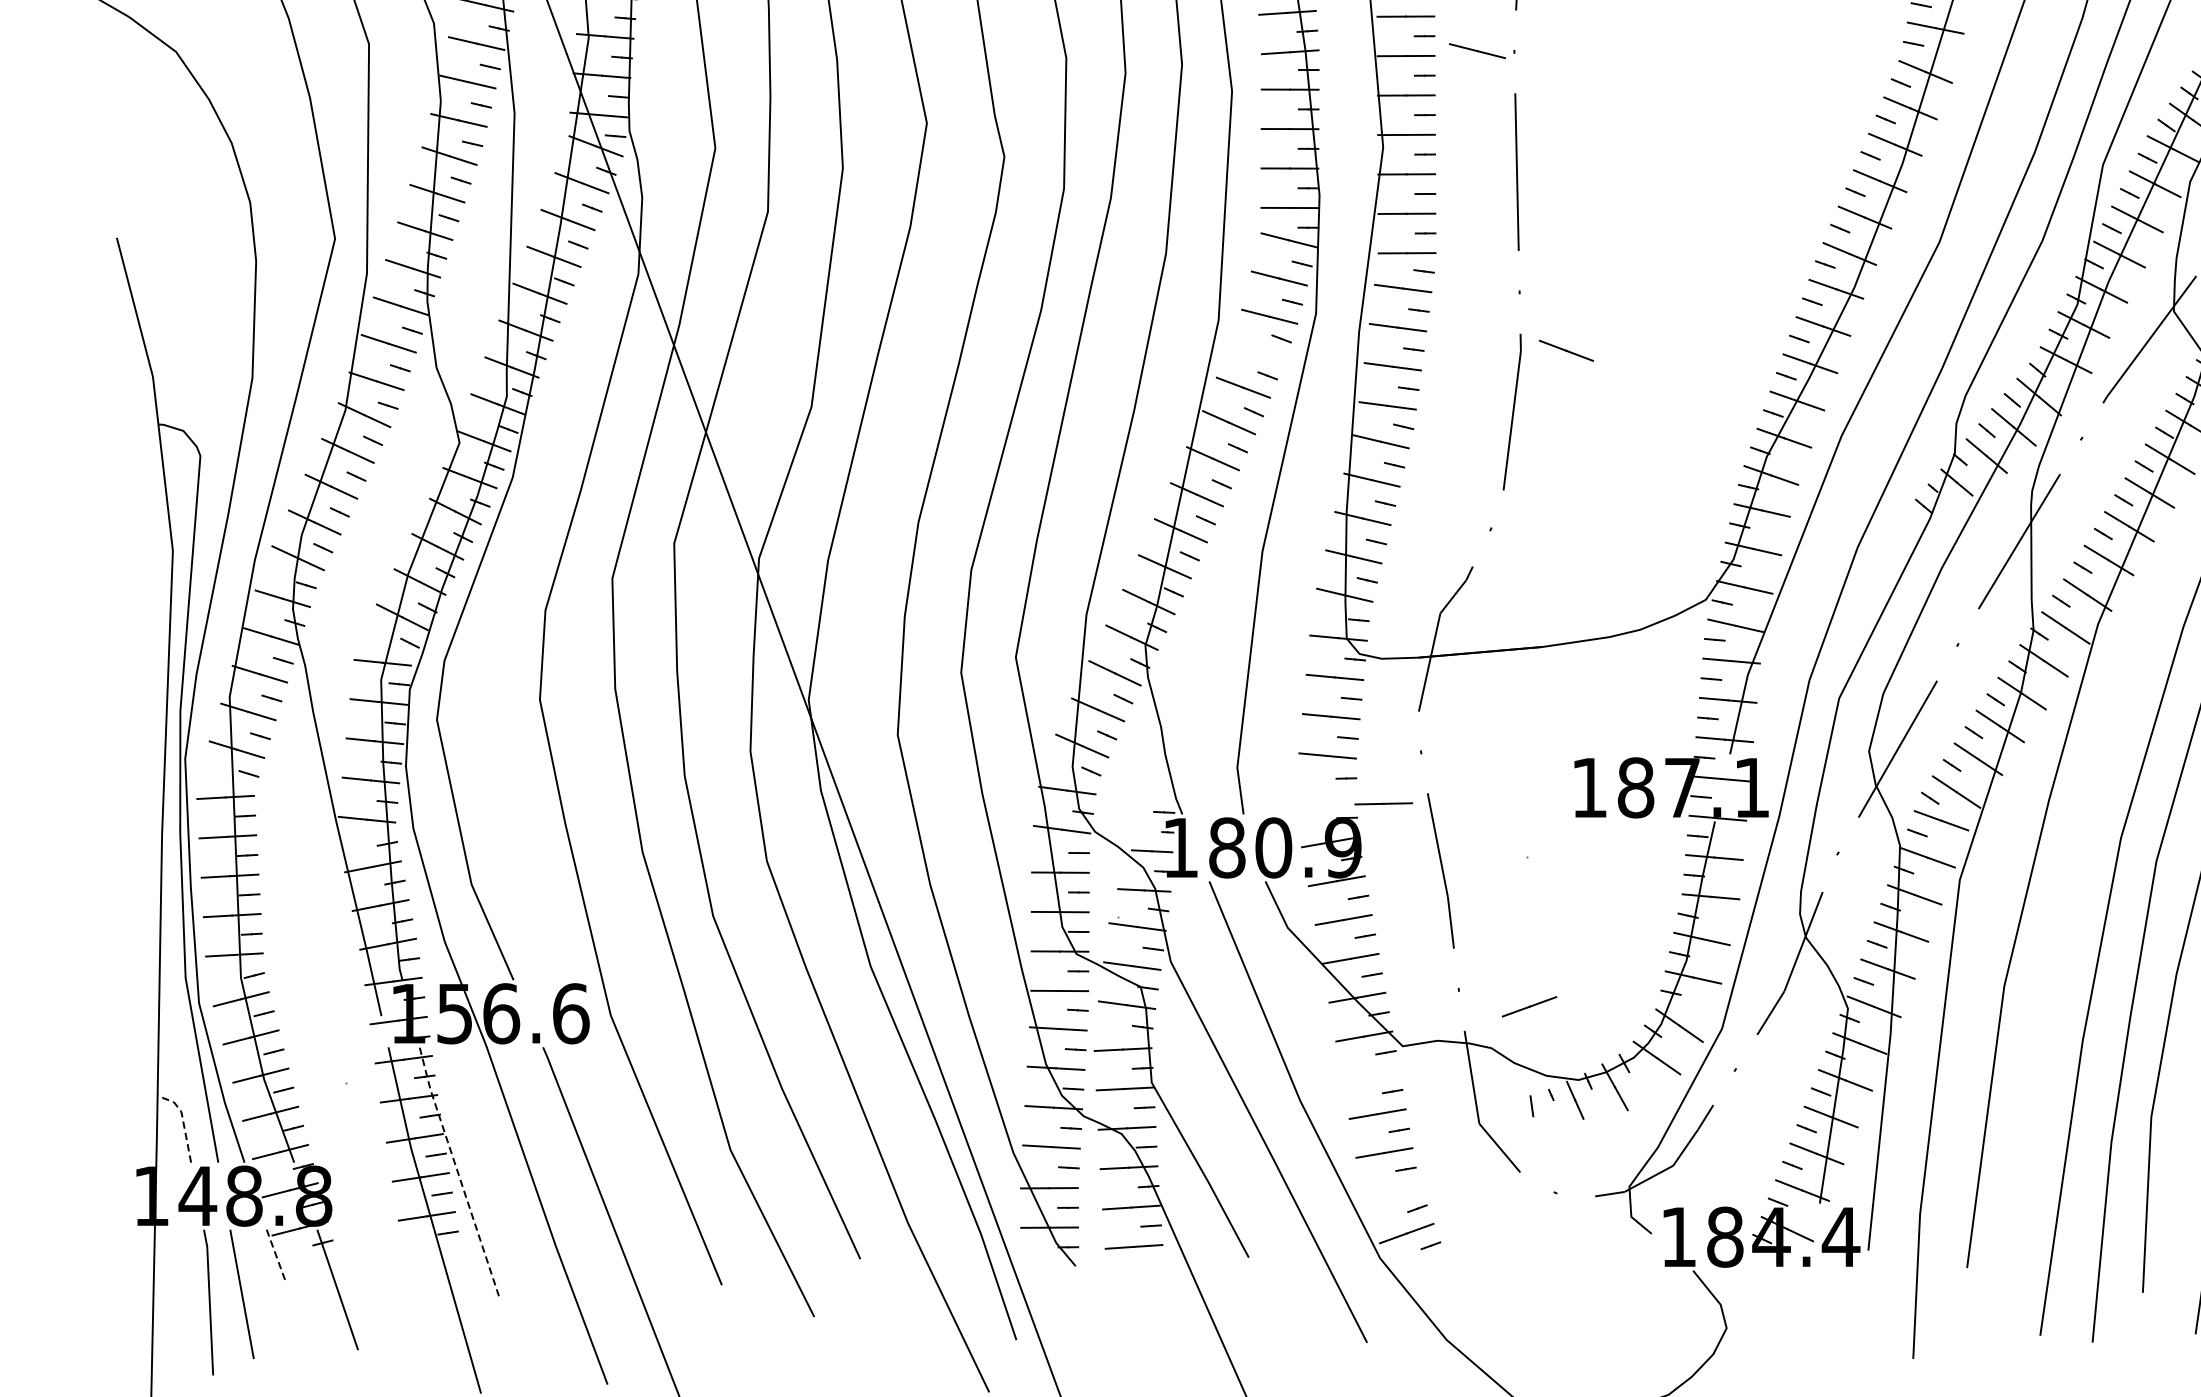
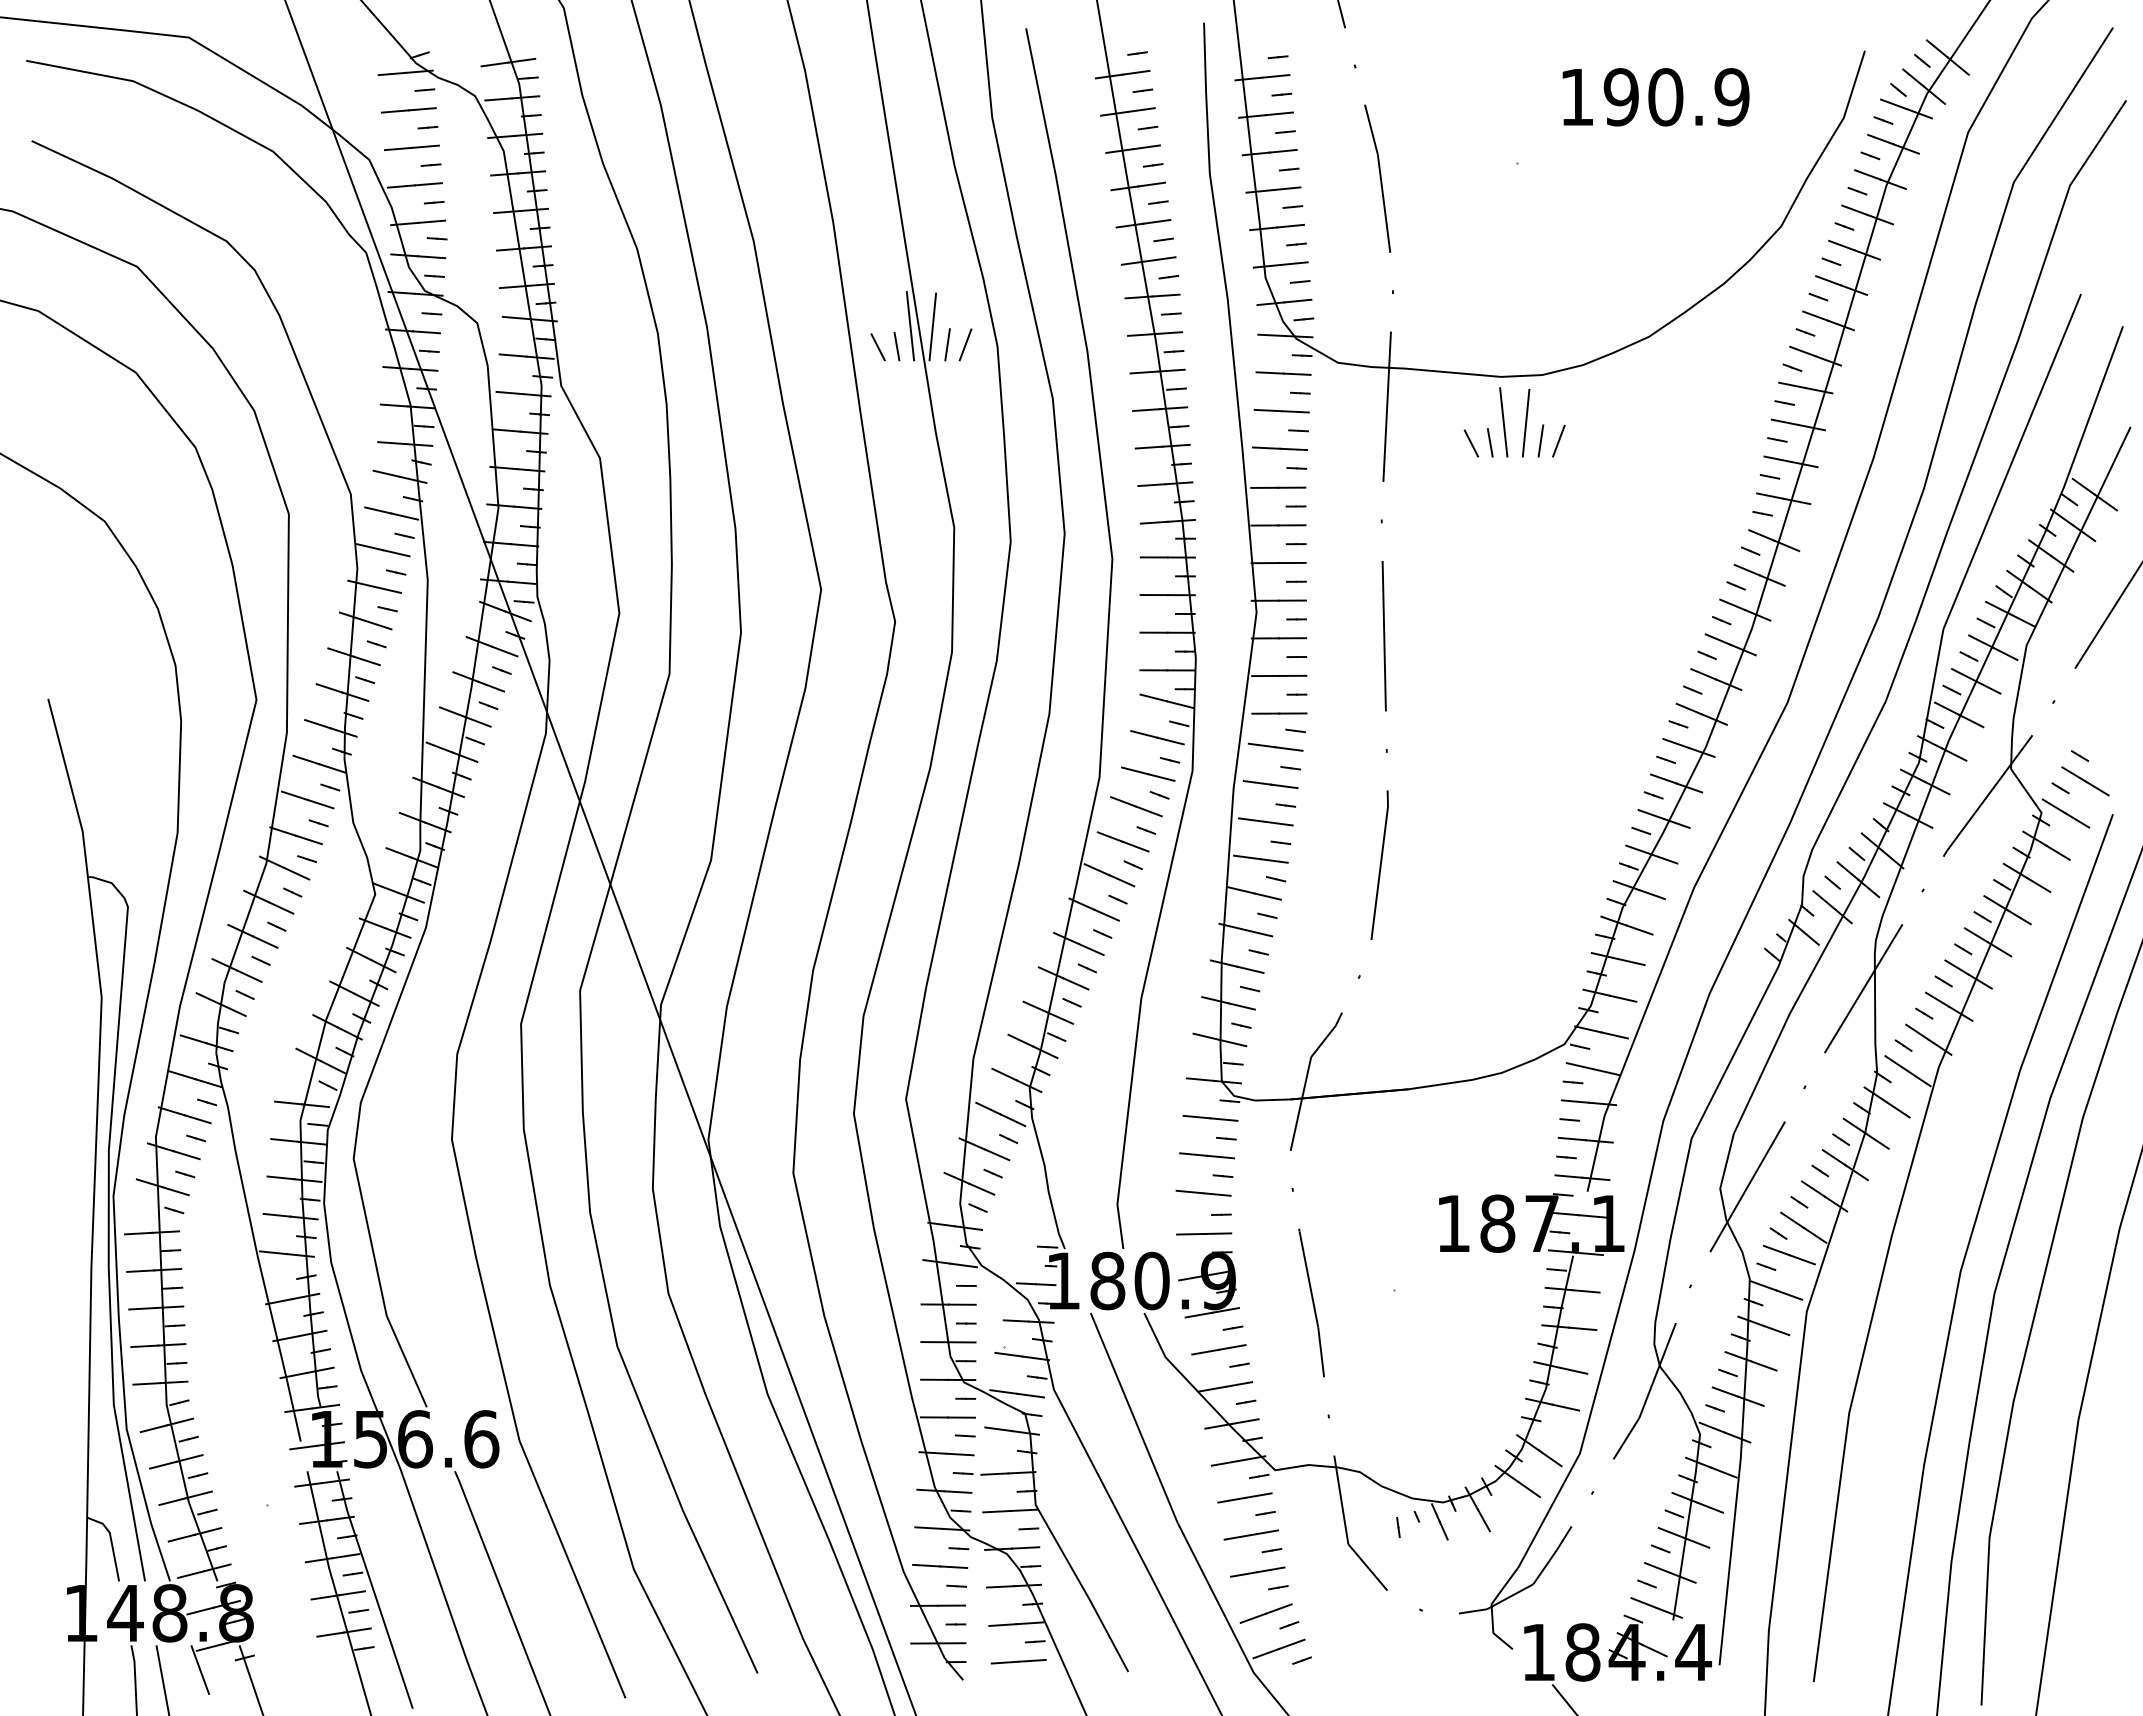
line: (1477, 50) -> (1346, 520), removed
line: (1566, 350) -> (1136, 806), moved
line: (1384, 803) -> (1204, 1233), moved
line: (1528, 1006) -> (1265, 1613), moved
line: (1370, 1074) -> (1244, 1497), added
line: (183, 1120) -> (111, 1541), dashed -> solid
line: (457, 1171) -> (373, 1589), dashed -> solid
line: (276, 1256) -> (200, 1670), dashed -> solid

